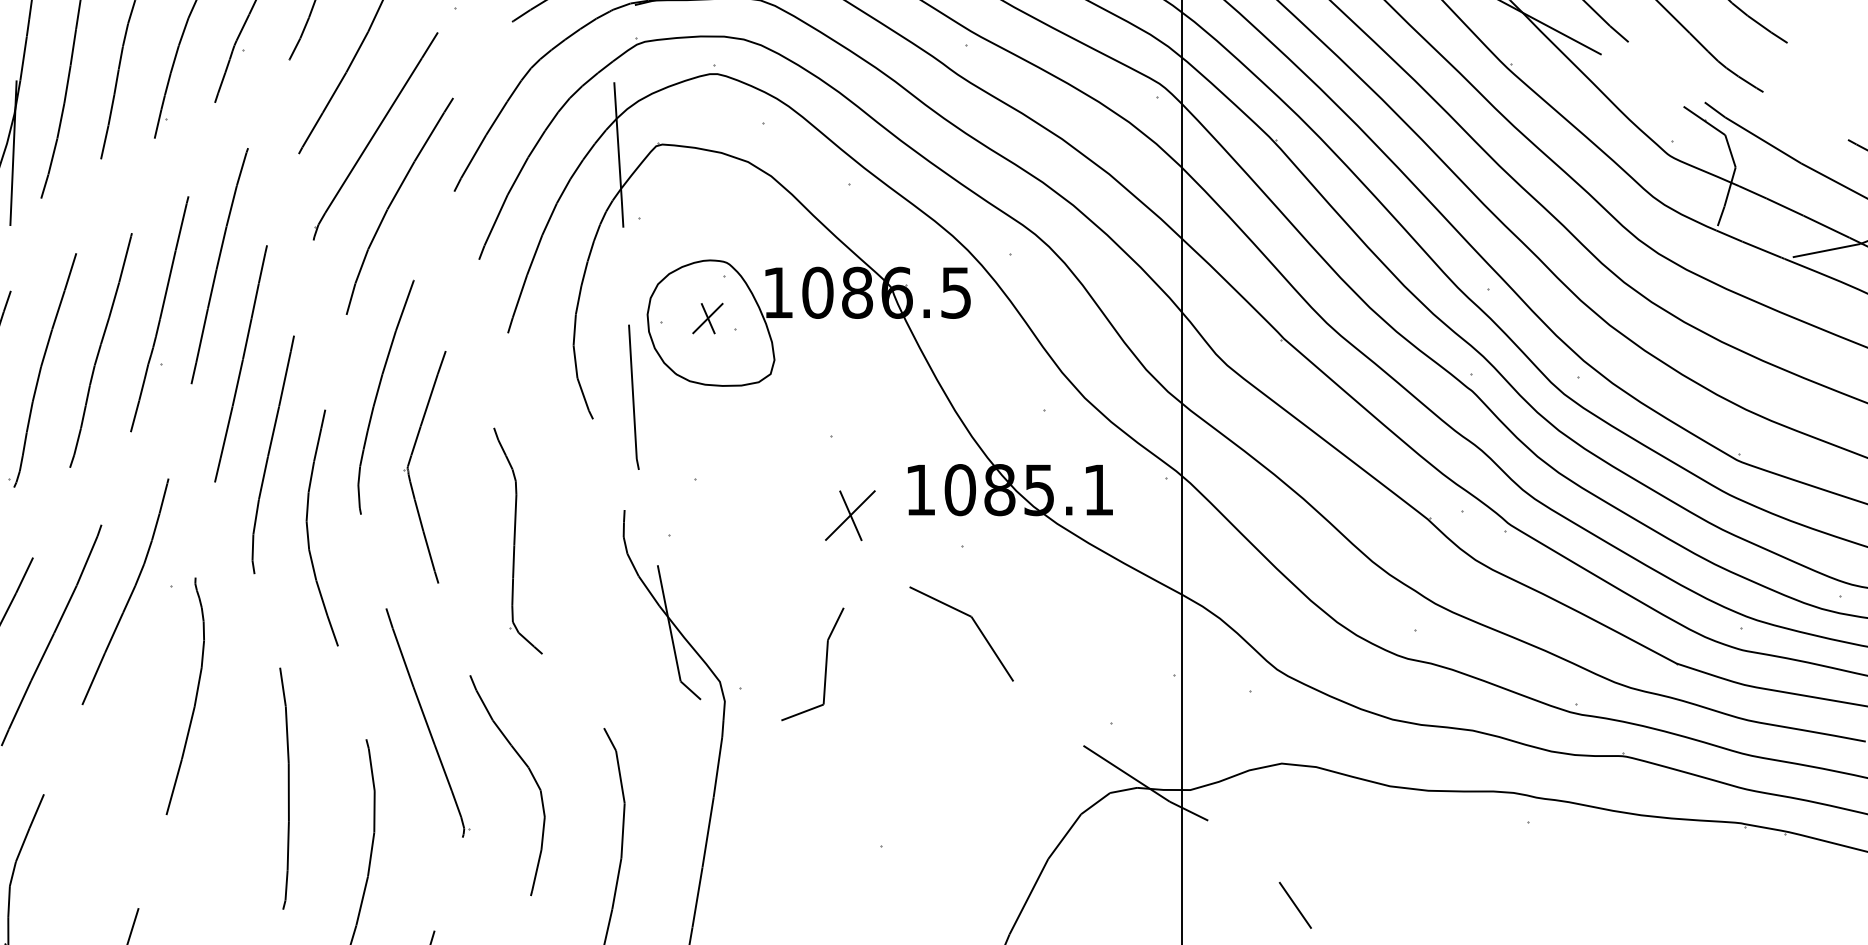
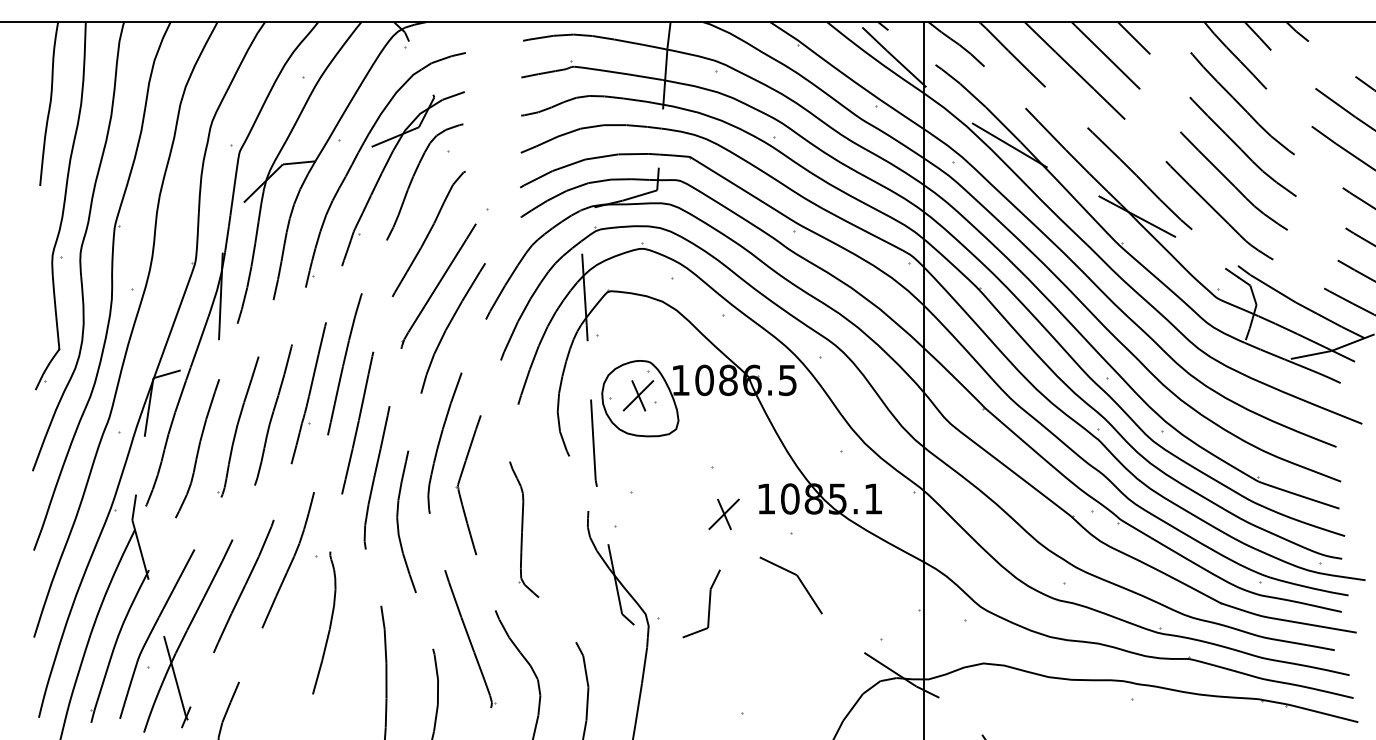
part: (707, 317) -> (638, 395), size x1.67

